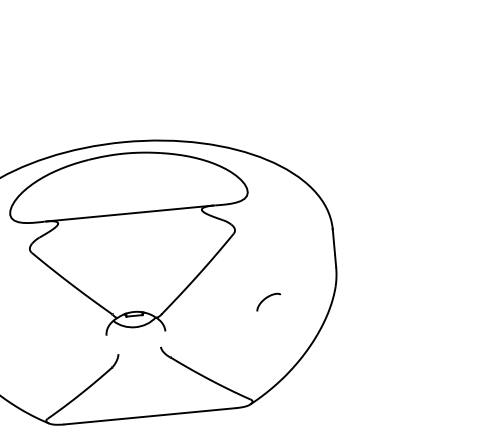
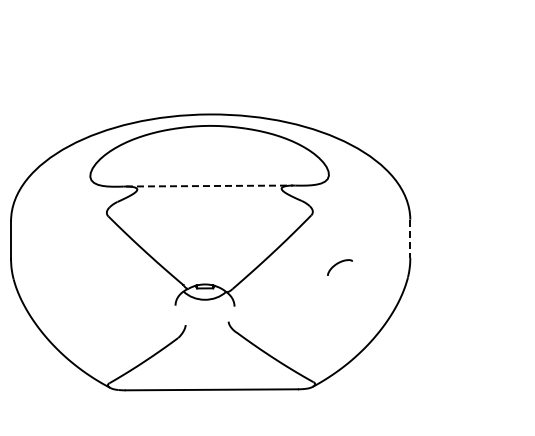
line: (129, 213) -> (209, 186), solid -> dashed
line: (334, 248) -> (410, 239), solid -> dashed
curve: (266, 299) -> (338, 264), moved

